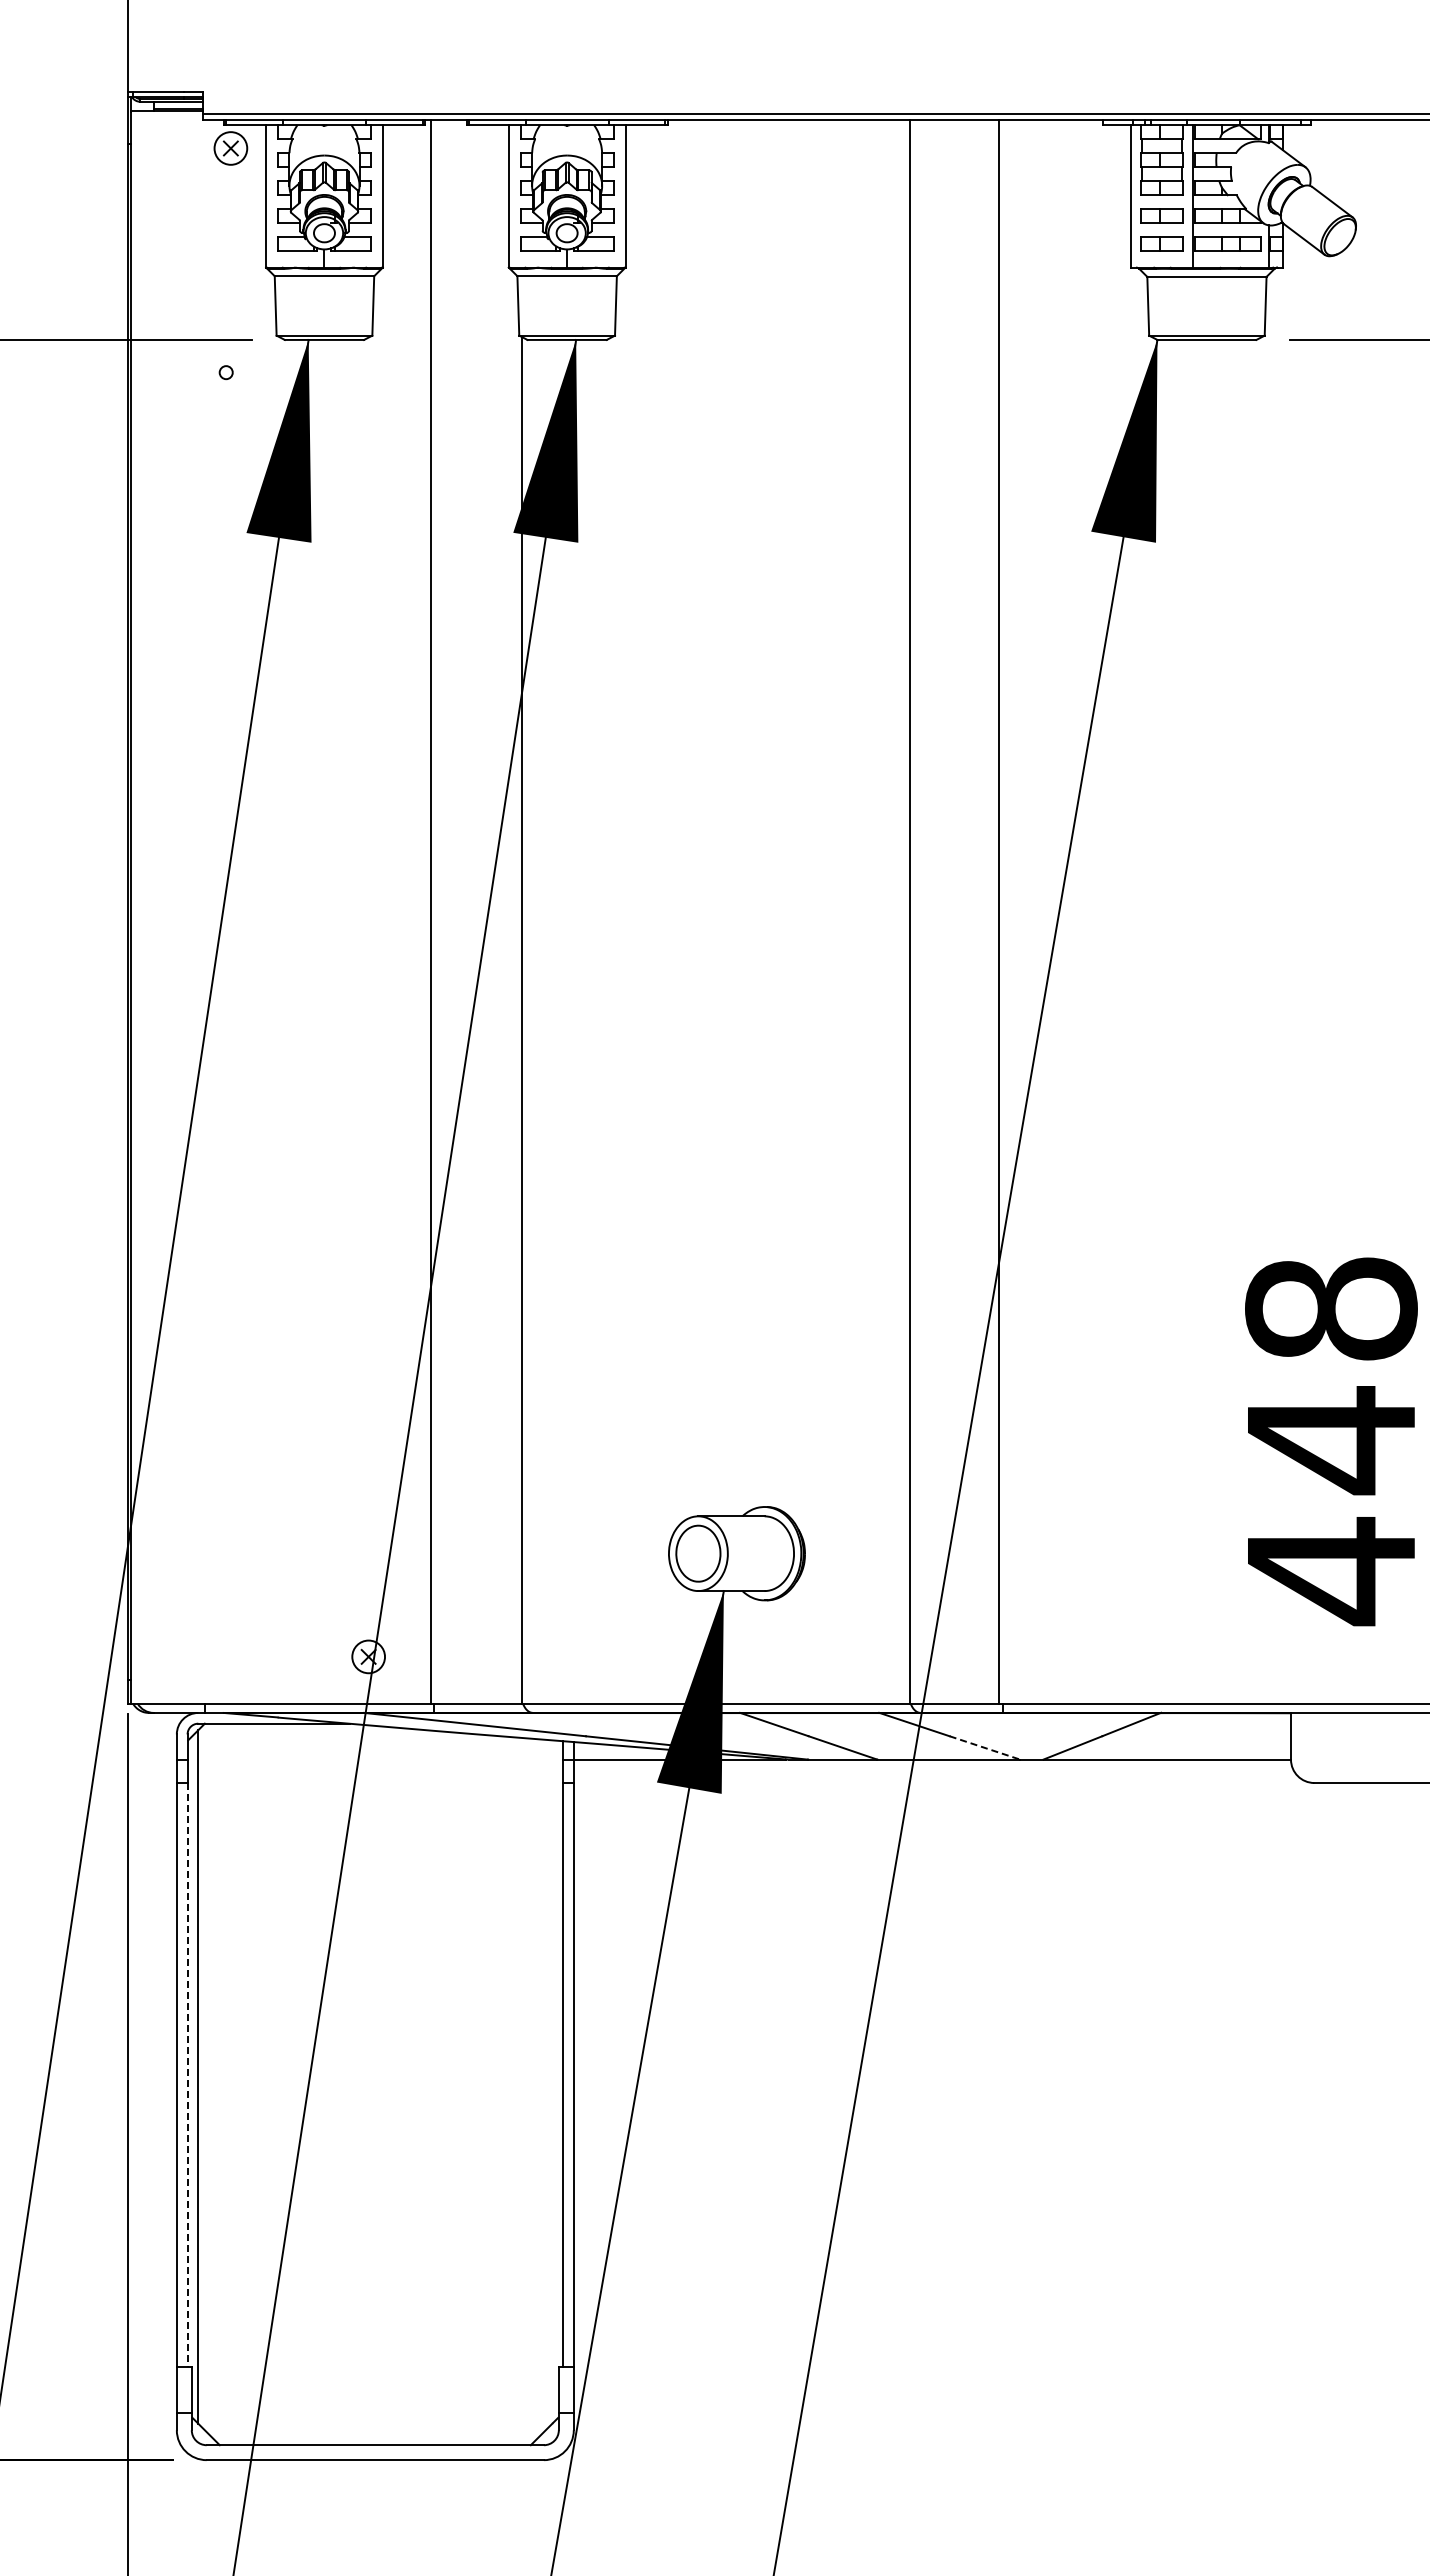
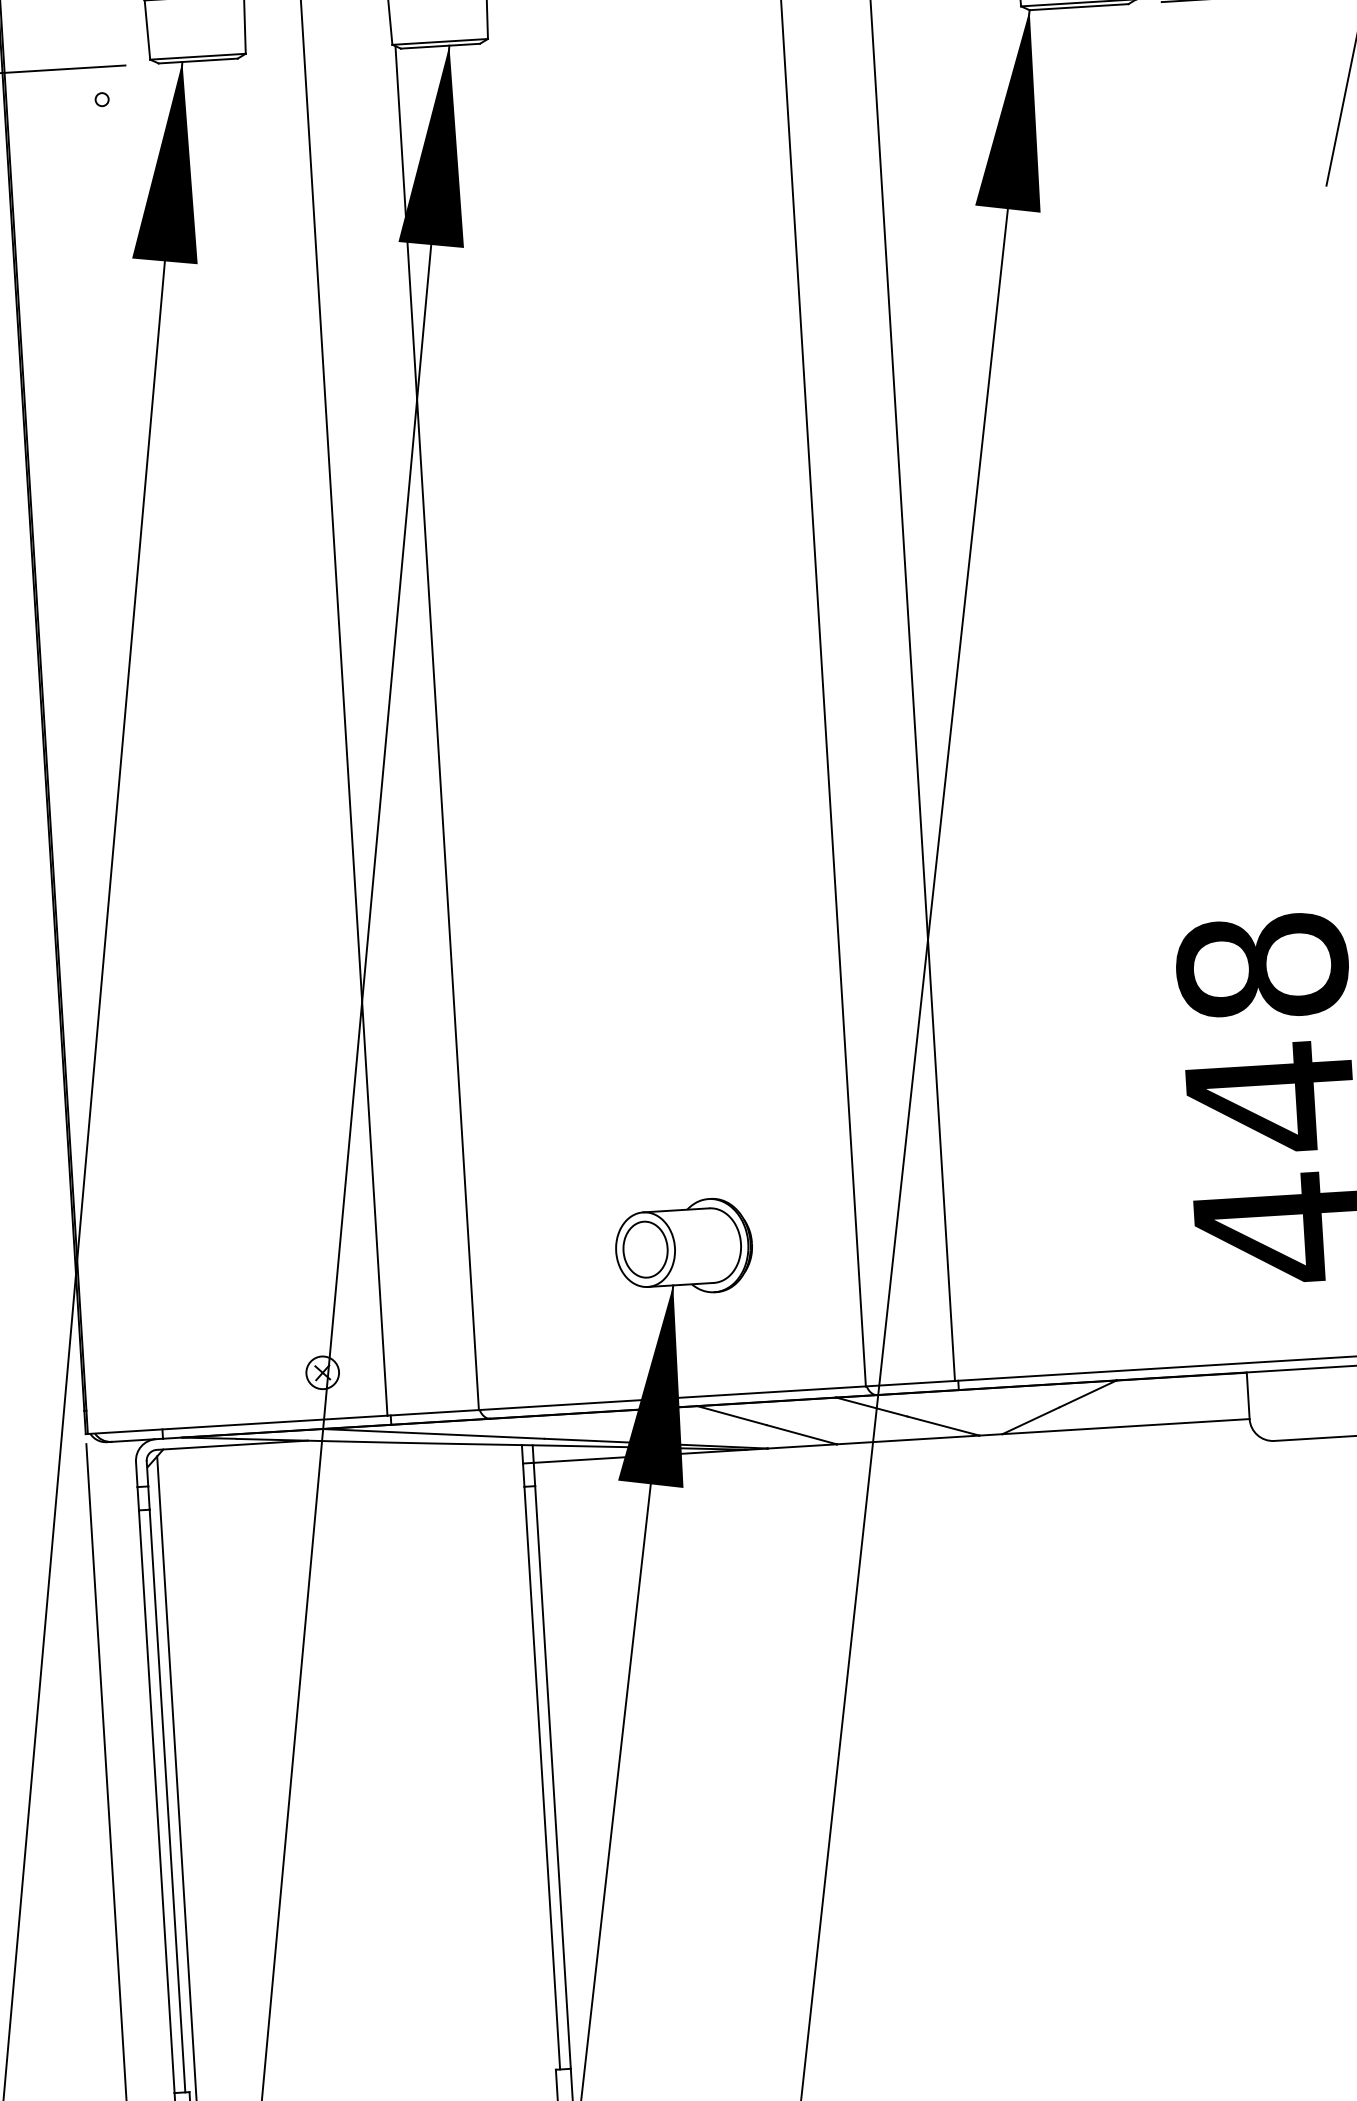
line: (985, 1748) -> (944, 1426), dashed -> solid
line: (187, 2074) -> (167, 1800), dashed -> solid

